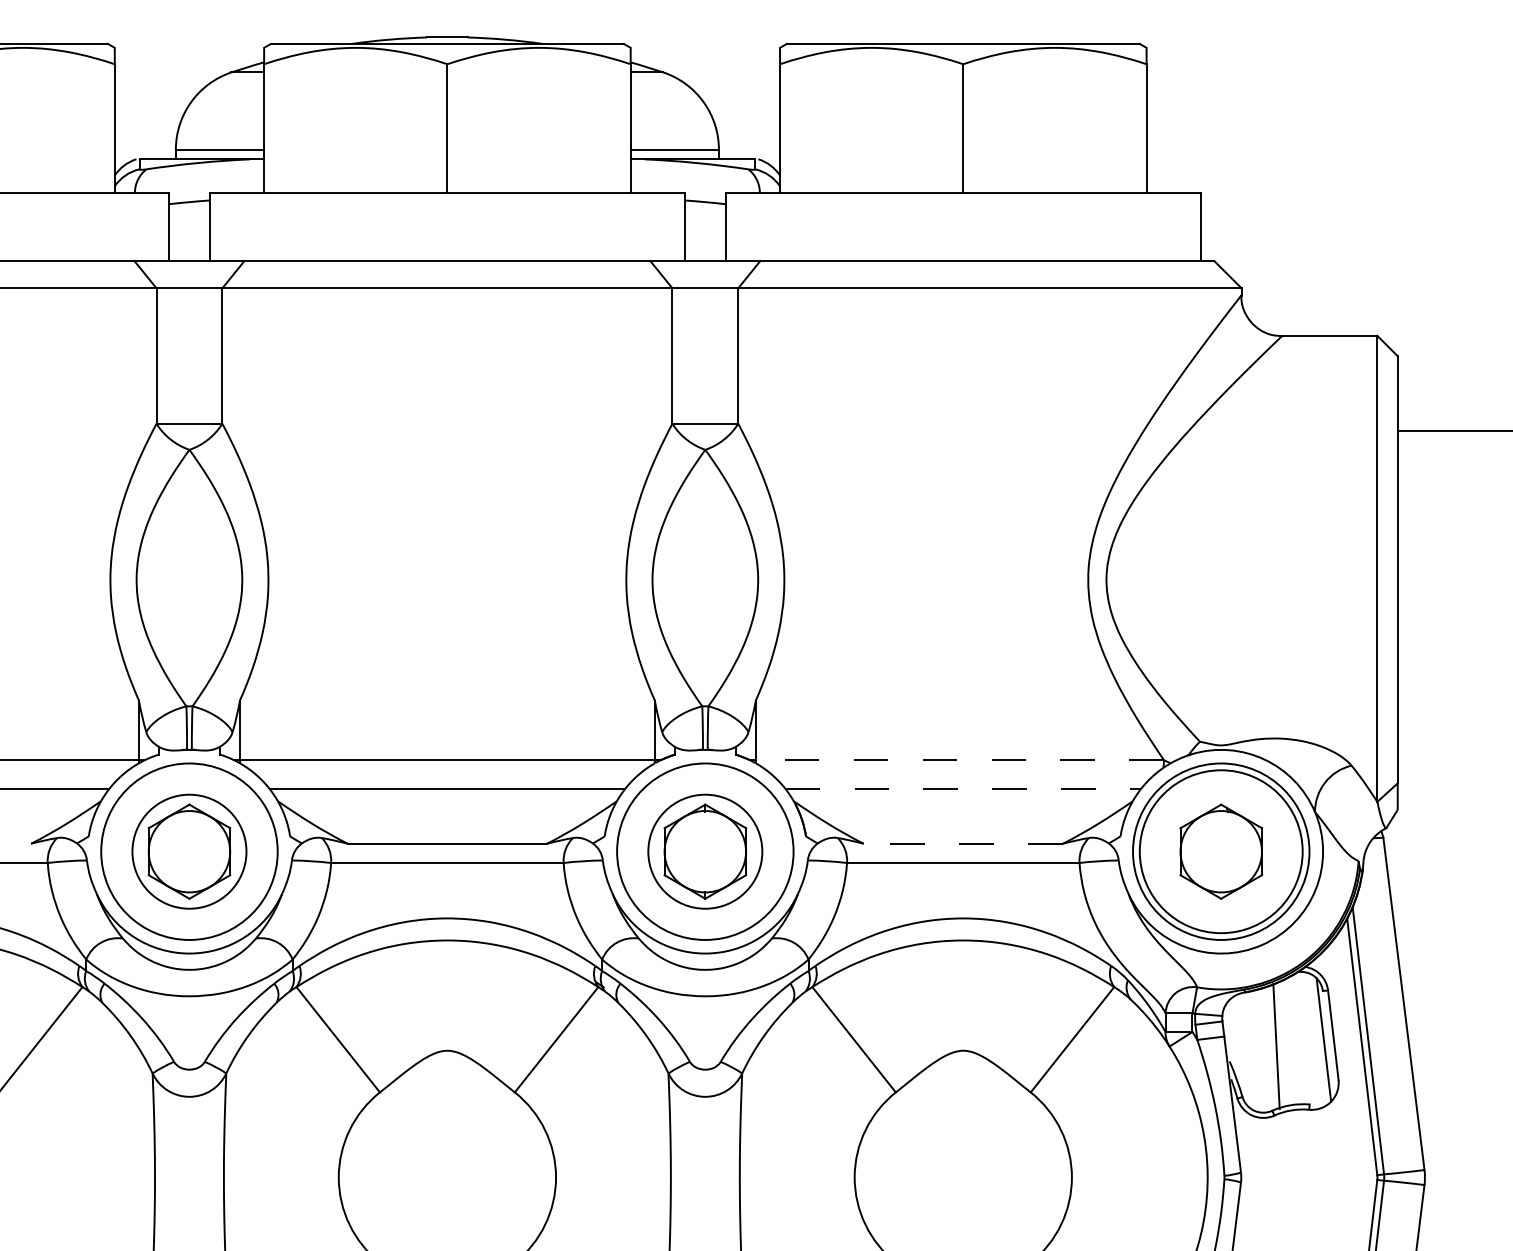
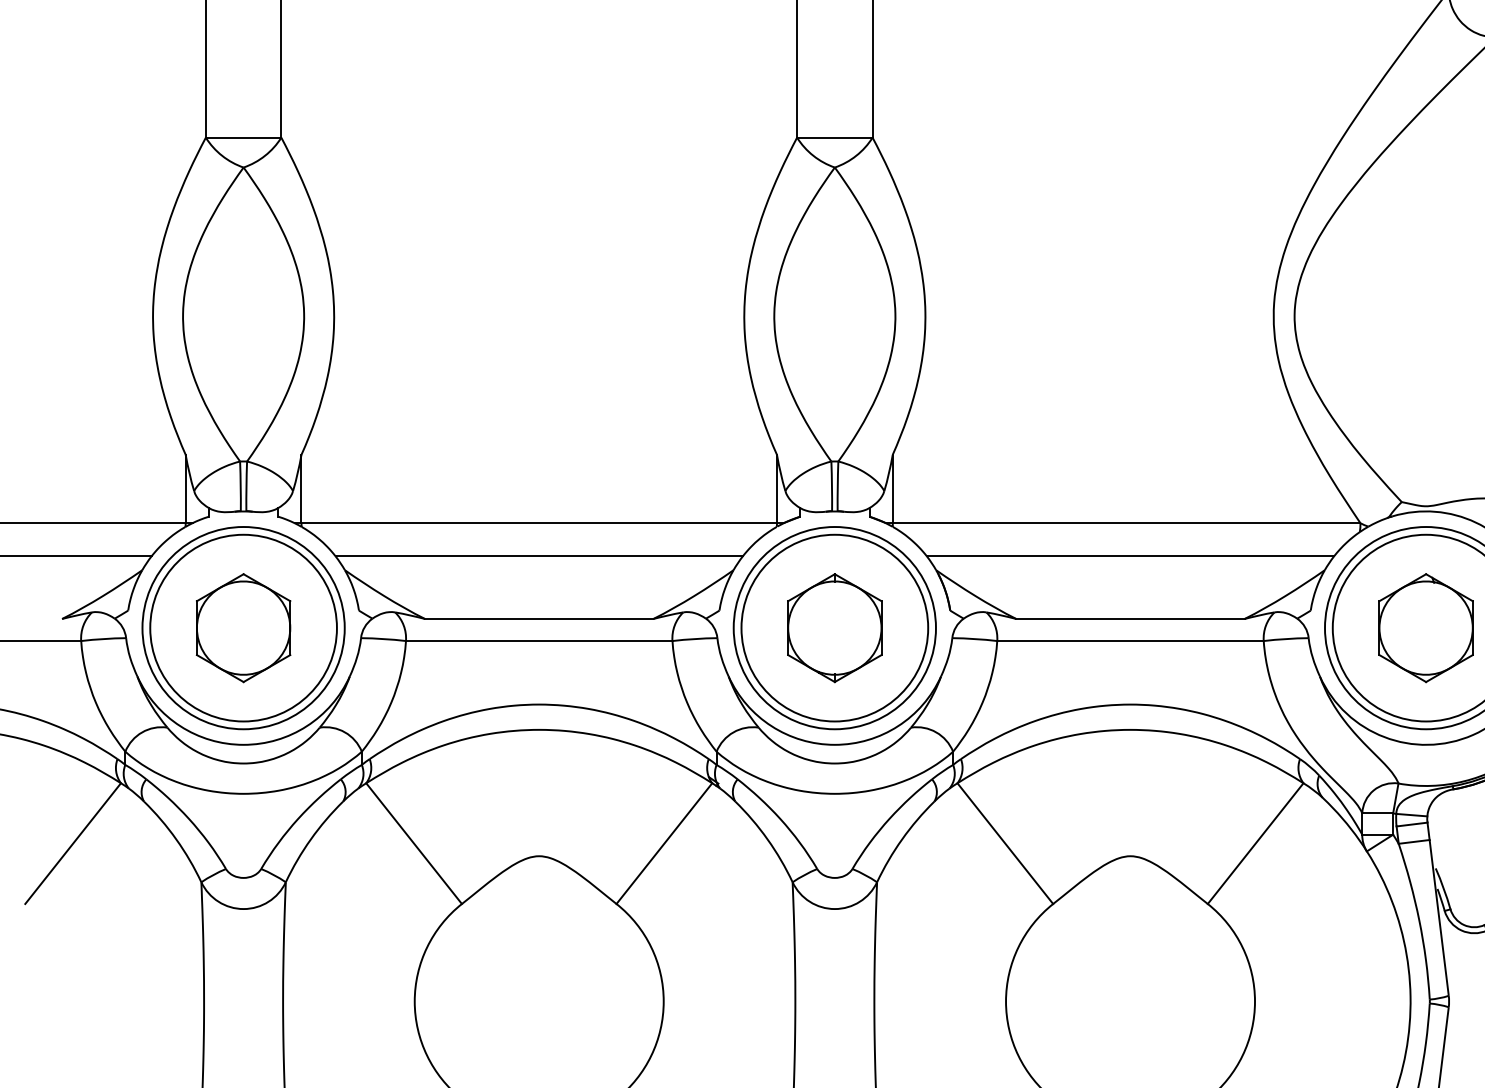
line: (959, 760) -> (1126, 523), dashed -> solid
line: (963, 788) -> (1130, 555), dashed -> solid
line: (963, 843) -> (1130, 618), dashed -> solid
circle: (189, 851) -> (243, 627), size x1.43
circle: (704, 851) -> (833, 627), size x1.43

